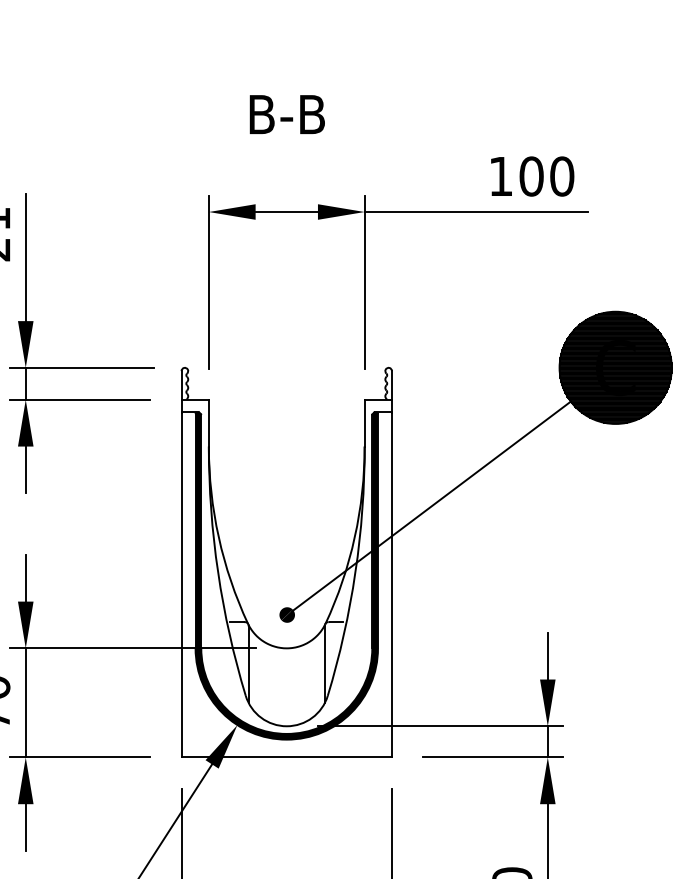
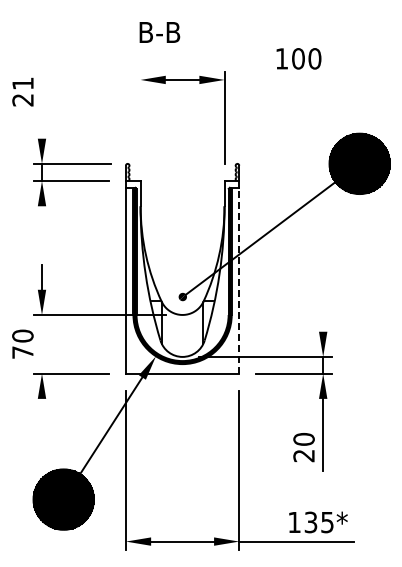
text: (286, 114) -> (159, 32), moved
text: (531, 175) -> (298, 58), moved
line: (475, 211) -> (284, 79), removed
line: (26, 257) -> (42, 104), removed
line: (208, 281) -> (140, 117), removed
line: (26, 469) -> (42, 218), removed
line: (392, 584) -> (239, 280), solid -> dashed
line: (548, 654) -> (323, 318), removed
line: (26, 701) -> (42, 343), removed
line: (26, 827) -> (42, 411), removed

